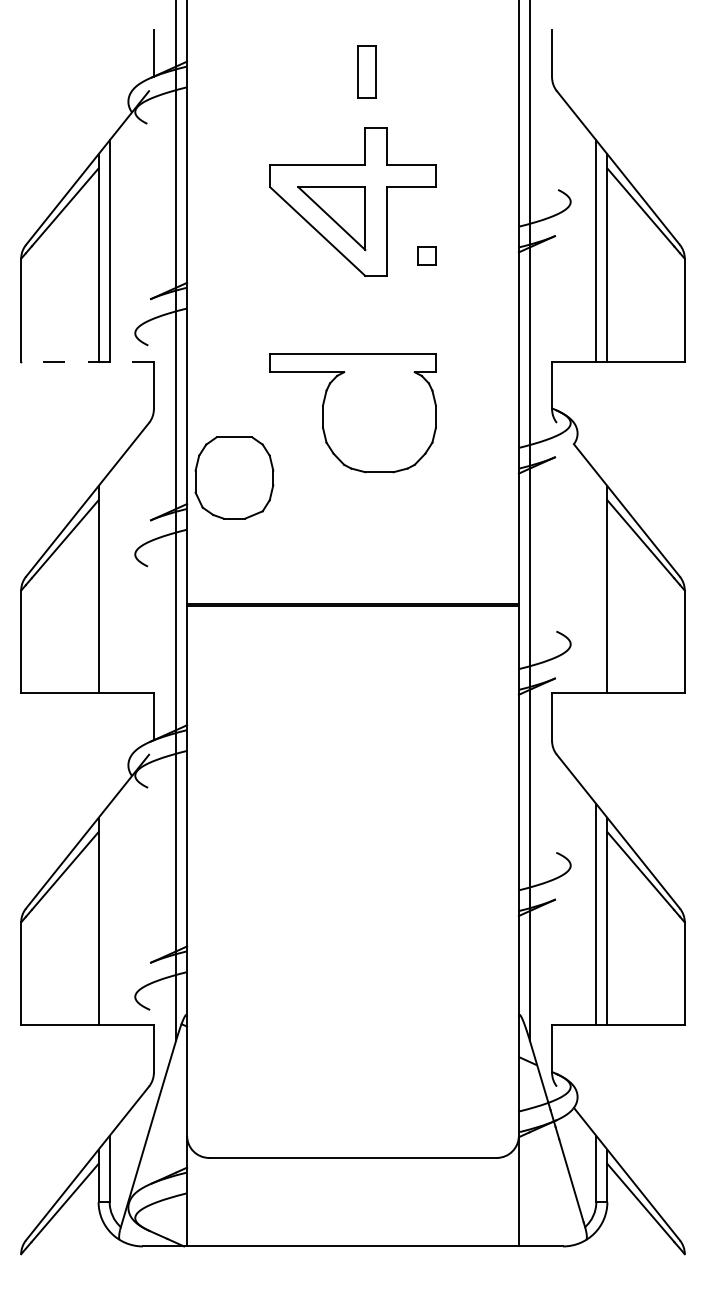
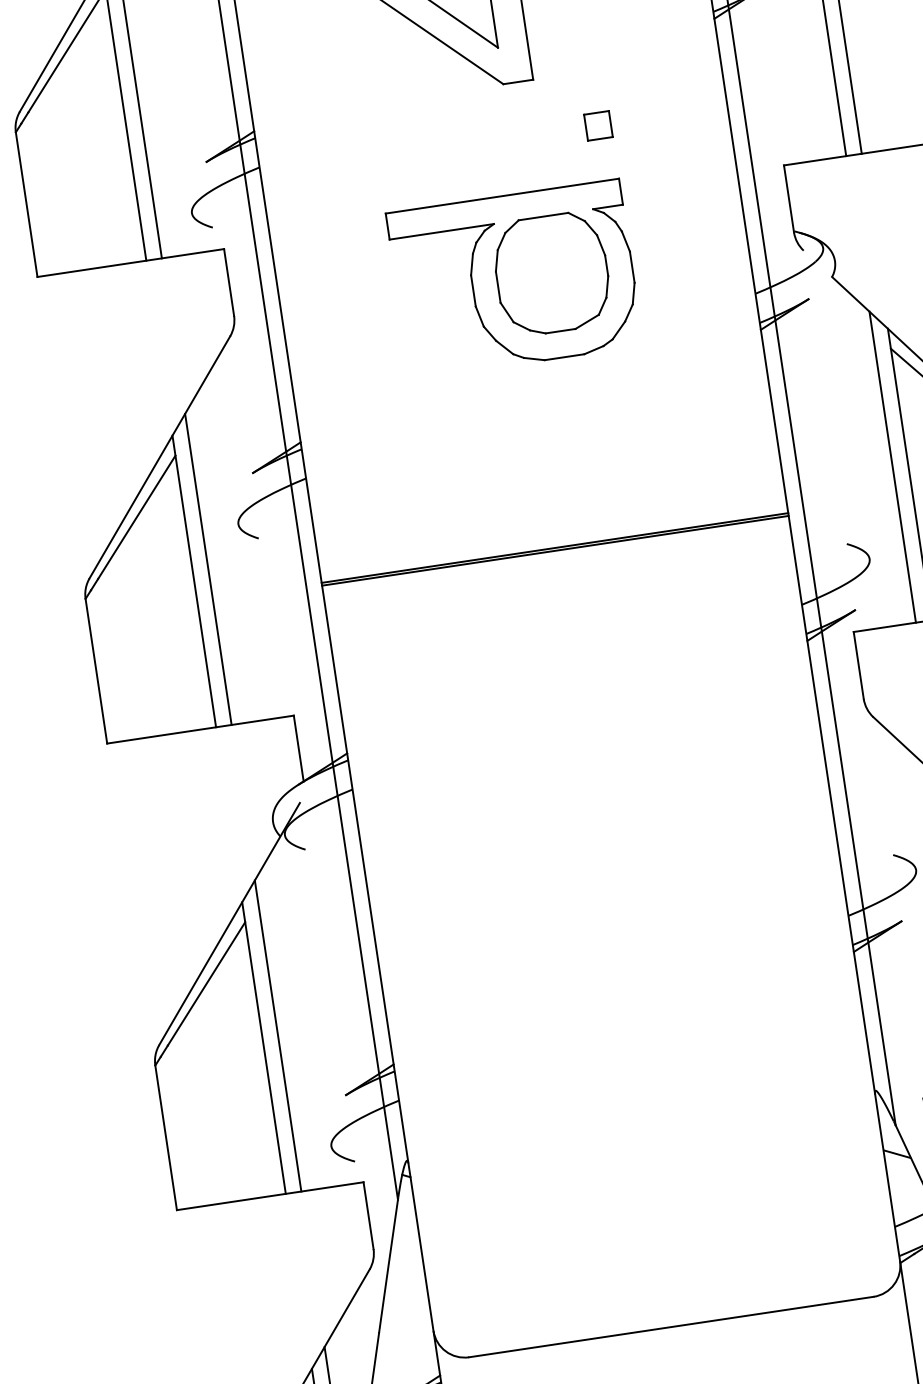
part: (426, 255) -> (597, 125), moved
line: (87, 361) -> (130, 262), dashed -> solid
part: (234, 477) -> (552, 273), moved
line: (109, 582) -> (208, 569), added
line: (596, 582) -> (892, 466), added
line: (109, 914) -> (277, 1035), added

